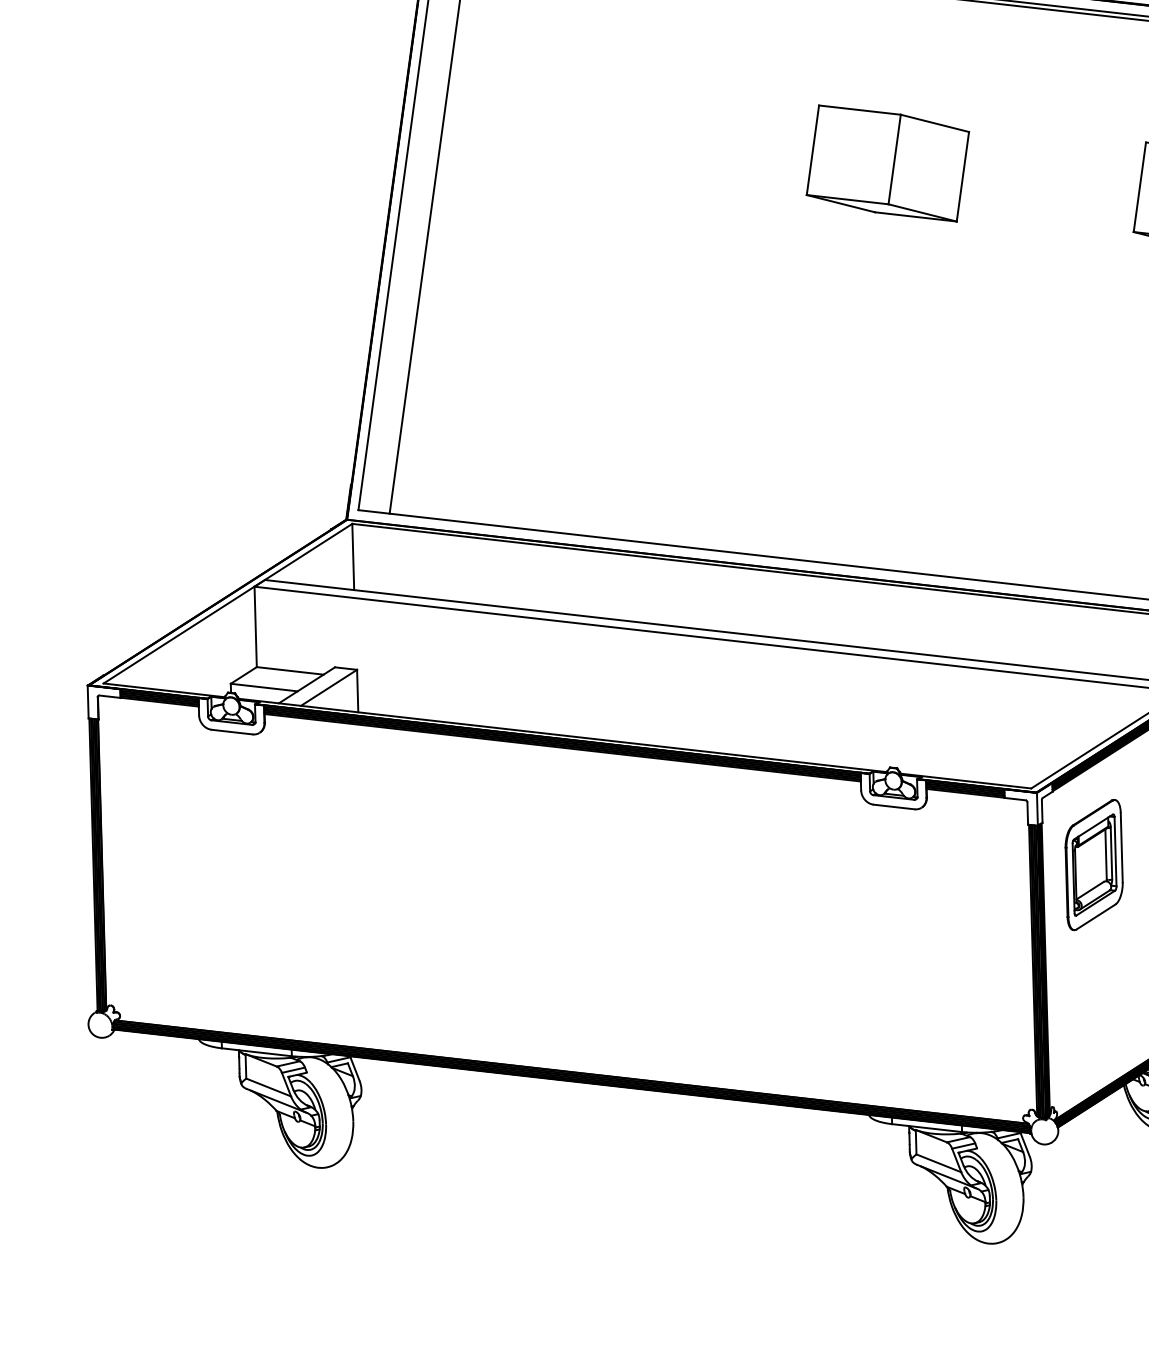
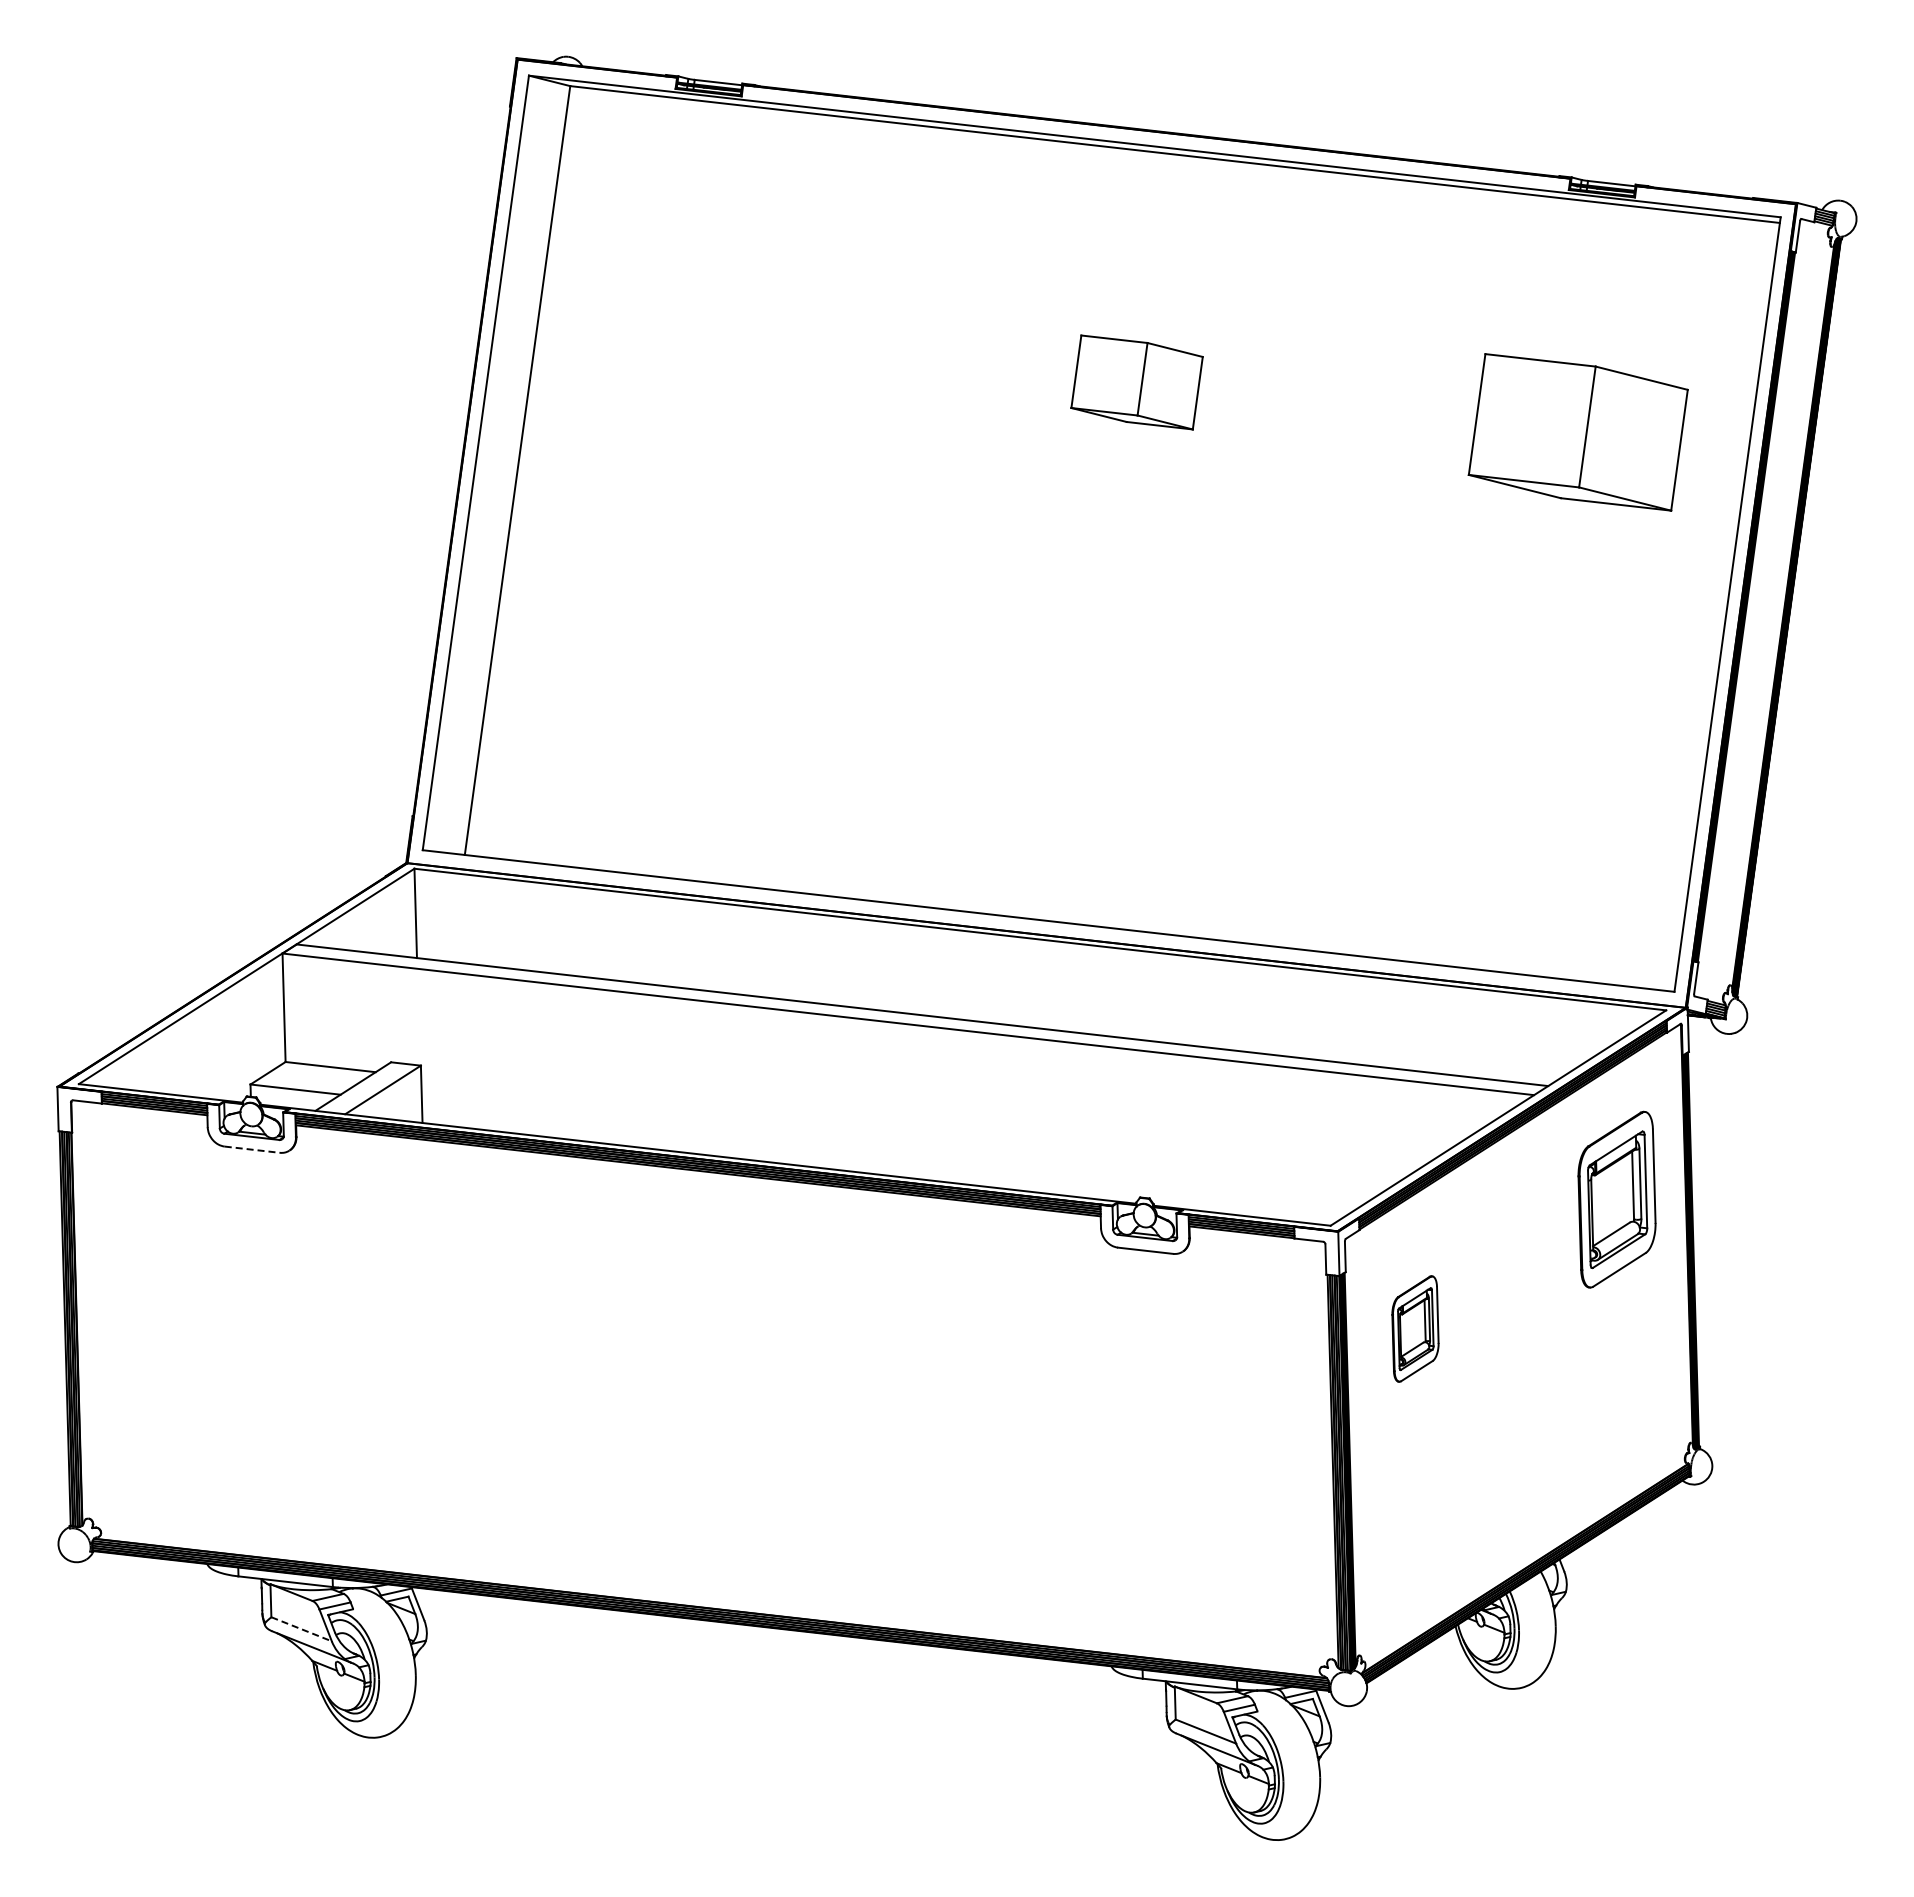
part: (887, 163) -> (1136, 382), size x0.6
line: (232, 731) -> (252, 1149), solid -> dashed
part: (1094, 864) -> (1415, 1328), size x0.6
line: (268, 1087) -> (301, 1629), solid -> dashed

